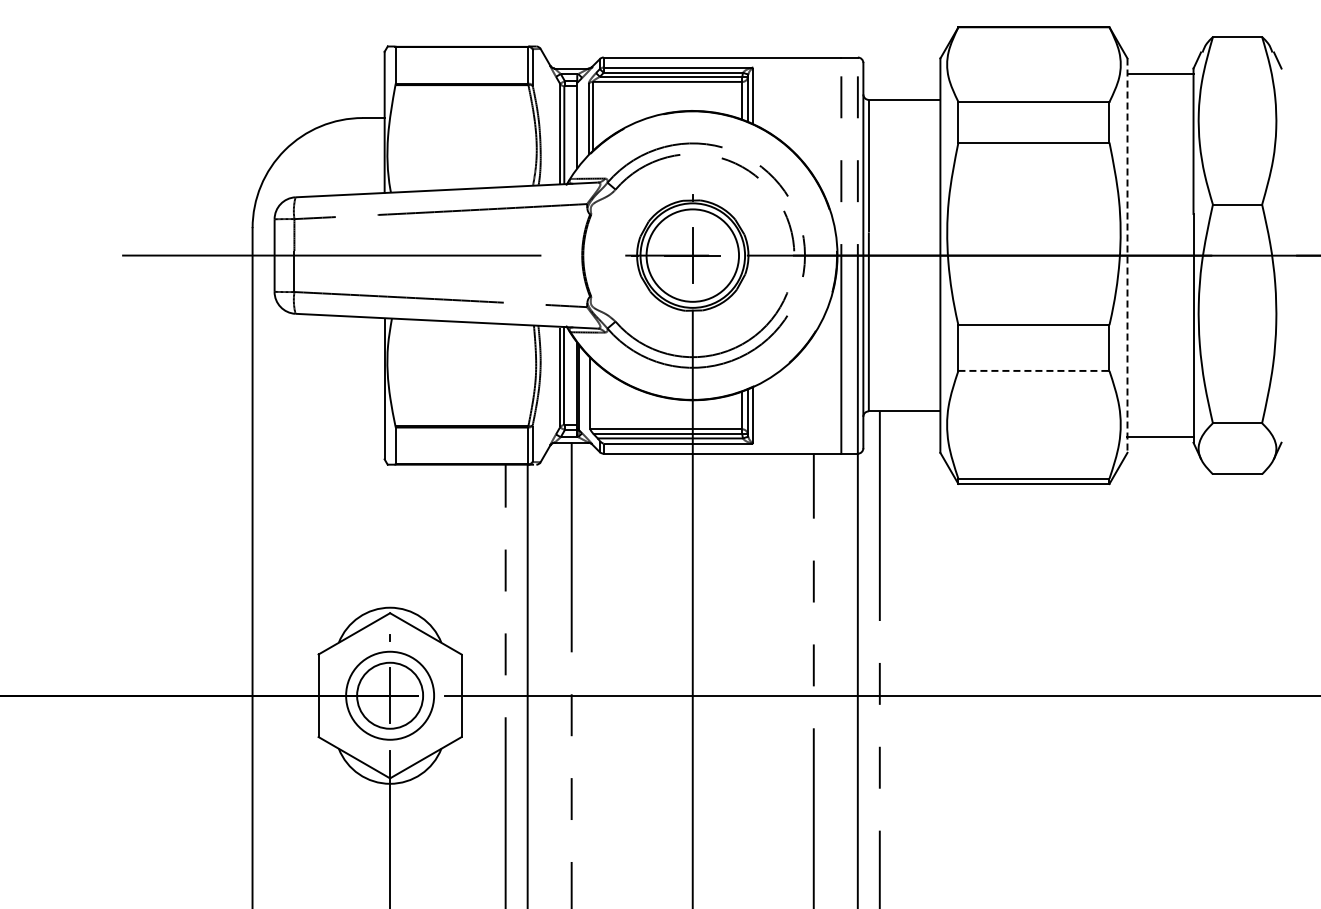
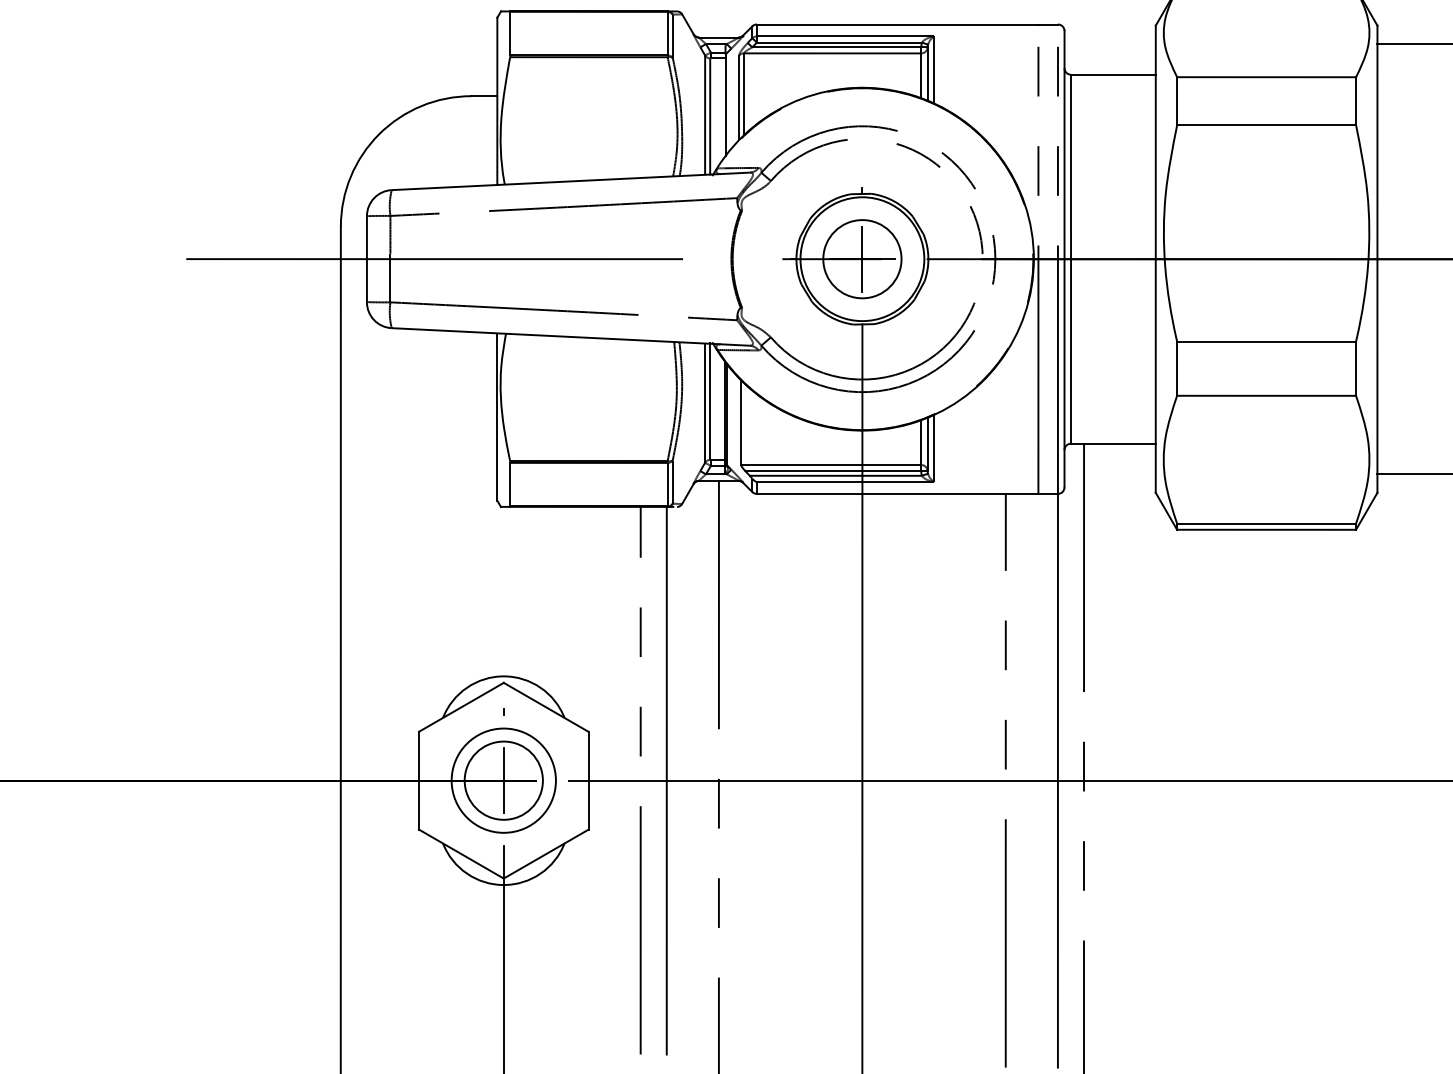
circle: (692, 255) -> (862, 259), size x0.71
line: (1127, 256) -> (1377, 260), dashed -> solid
line: (1033, 370) -> (1266, 395), dashed -> solid

